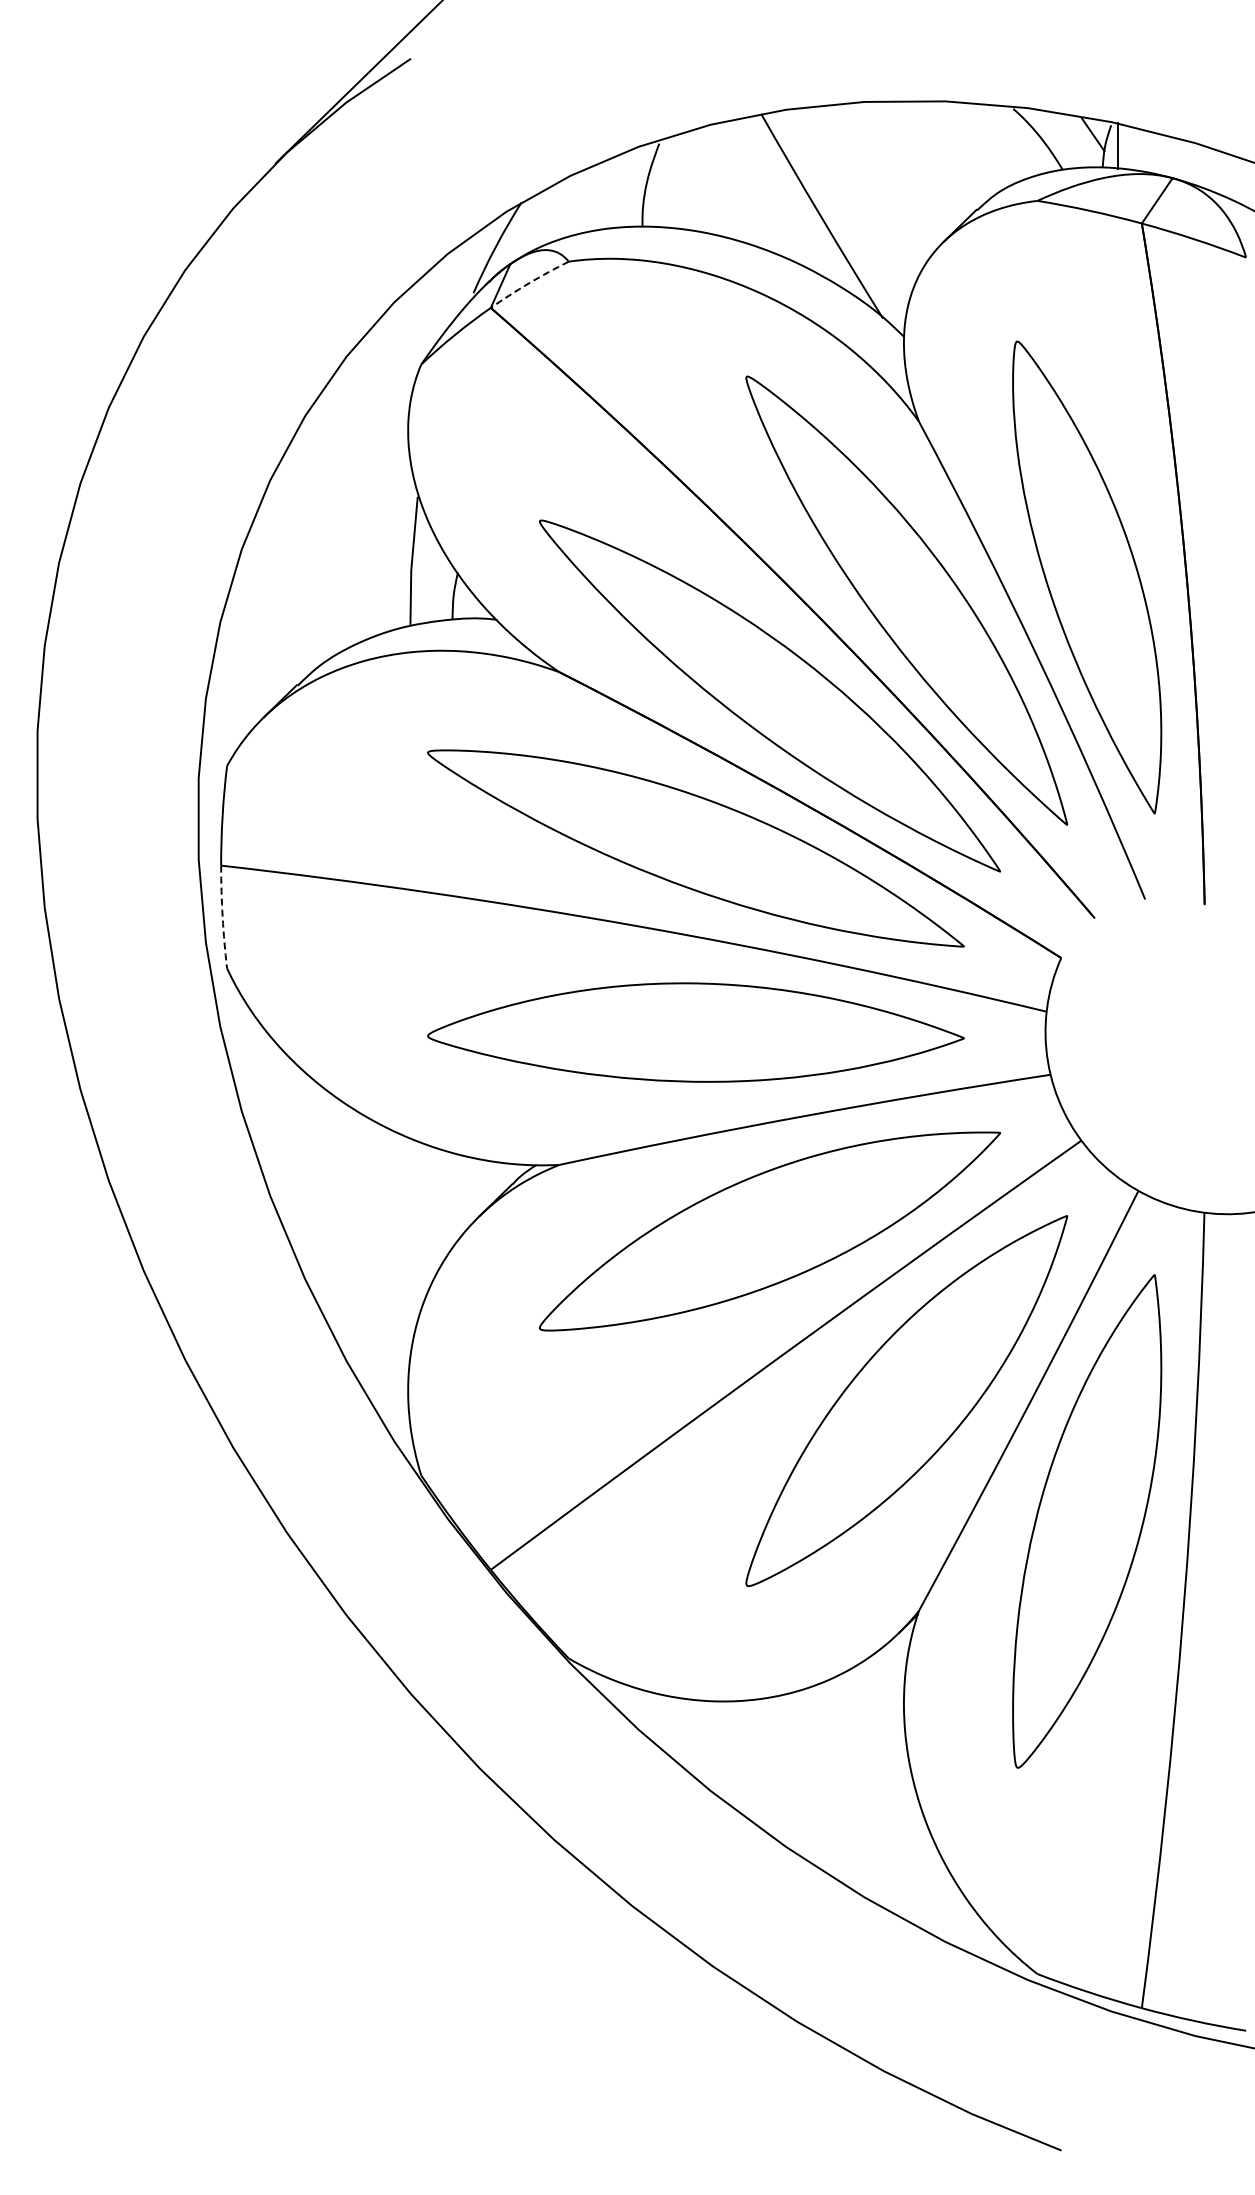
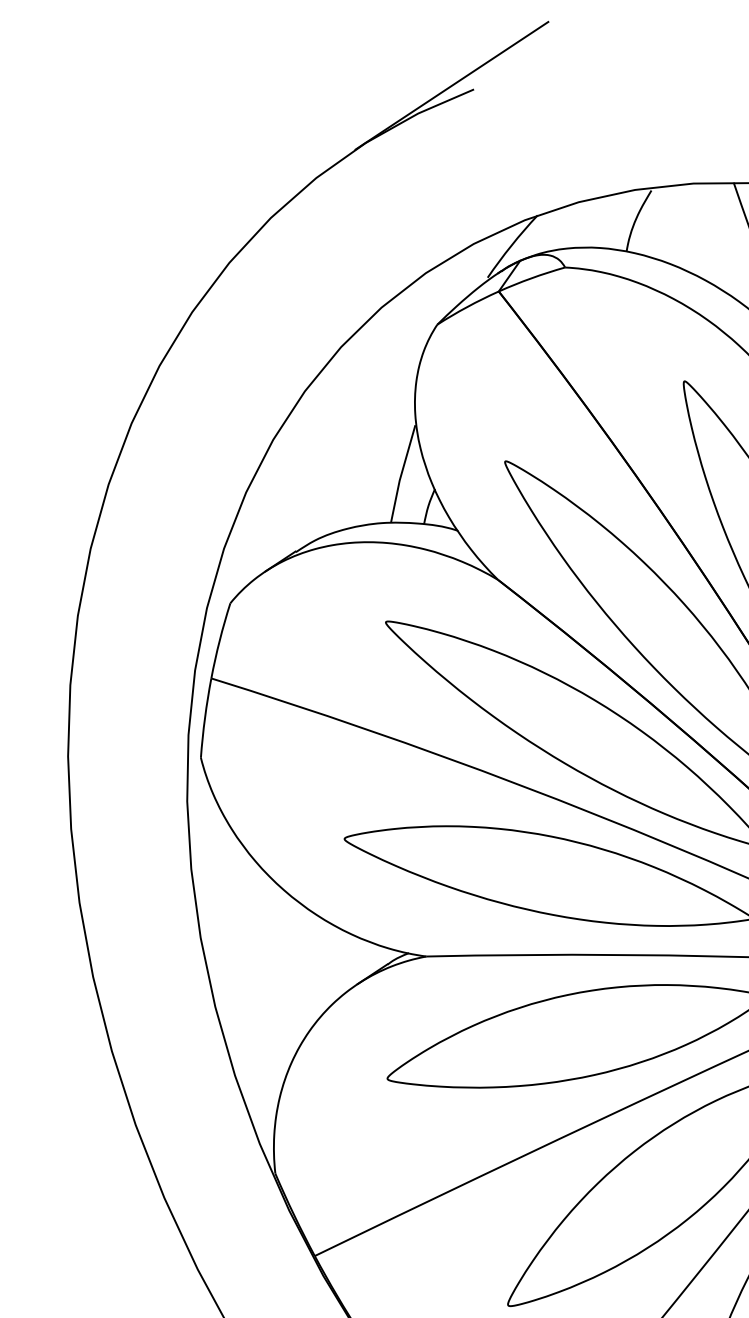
arc: (528, 283) -> (531, 278), dashed -> solid
arc: (222, 917) -> (204, 718), dashed -> solid

